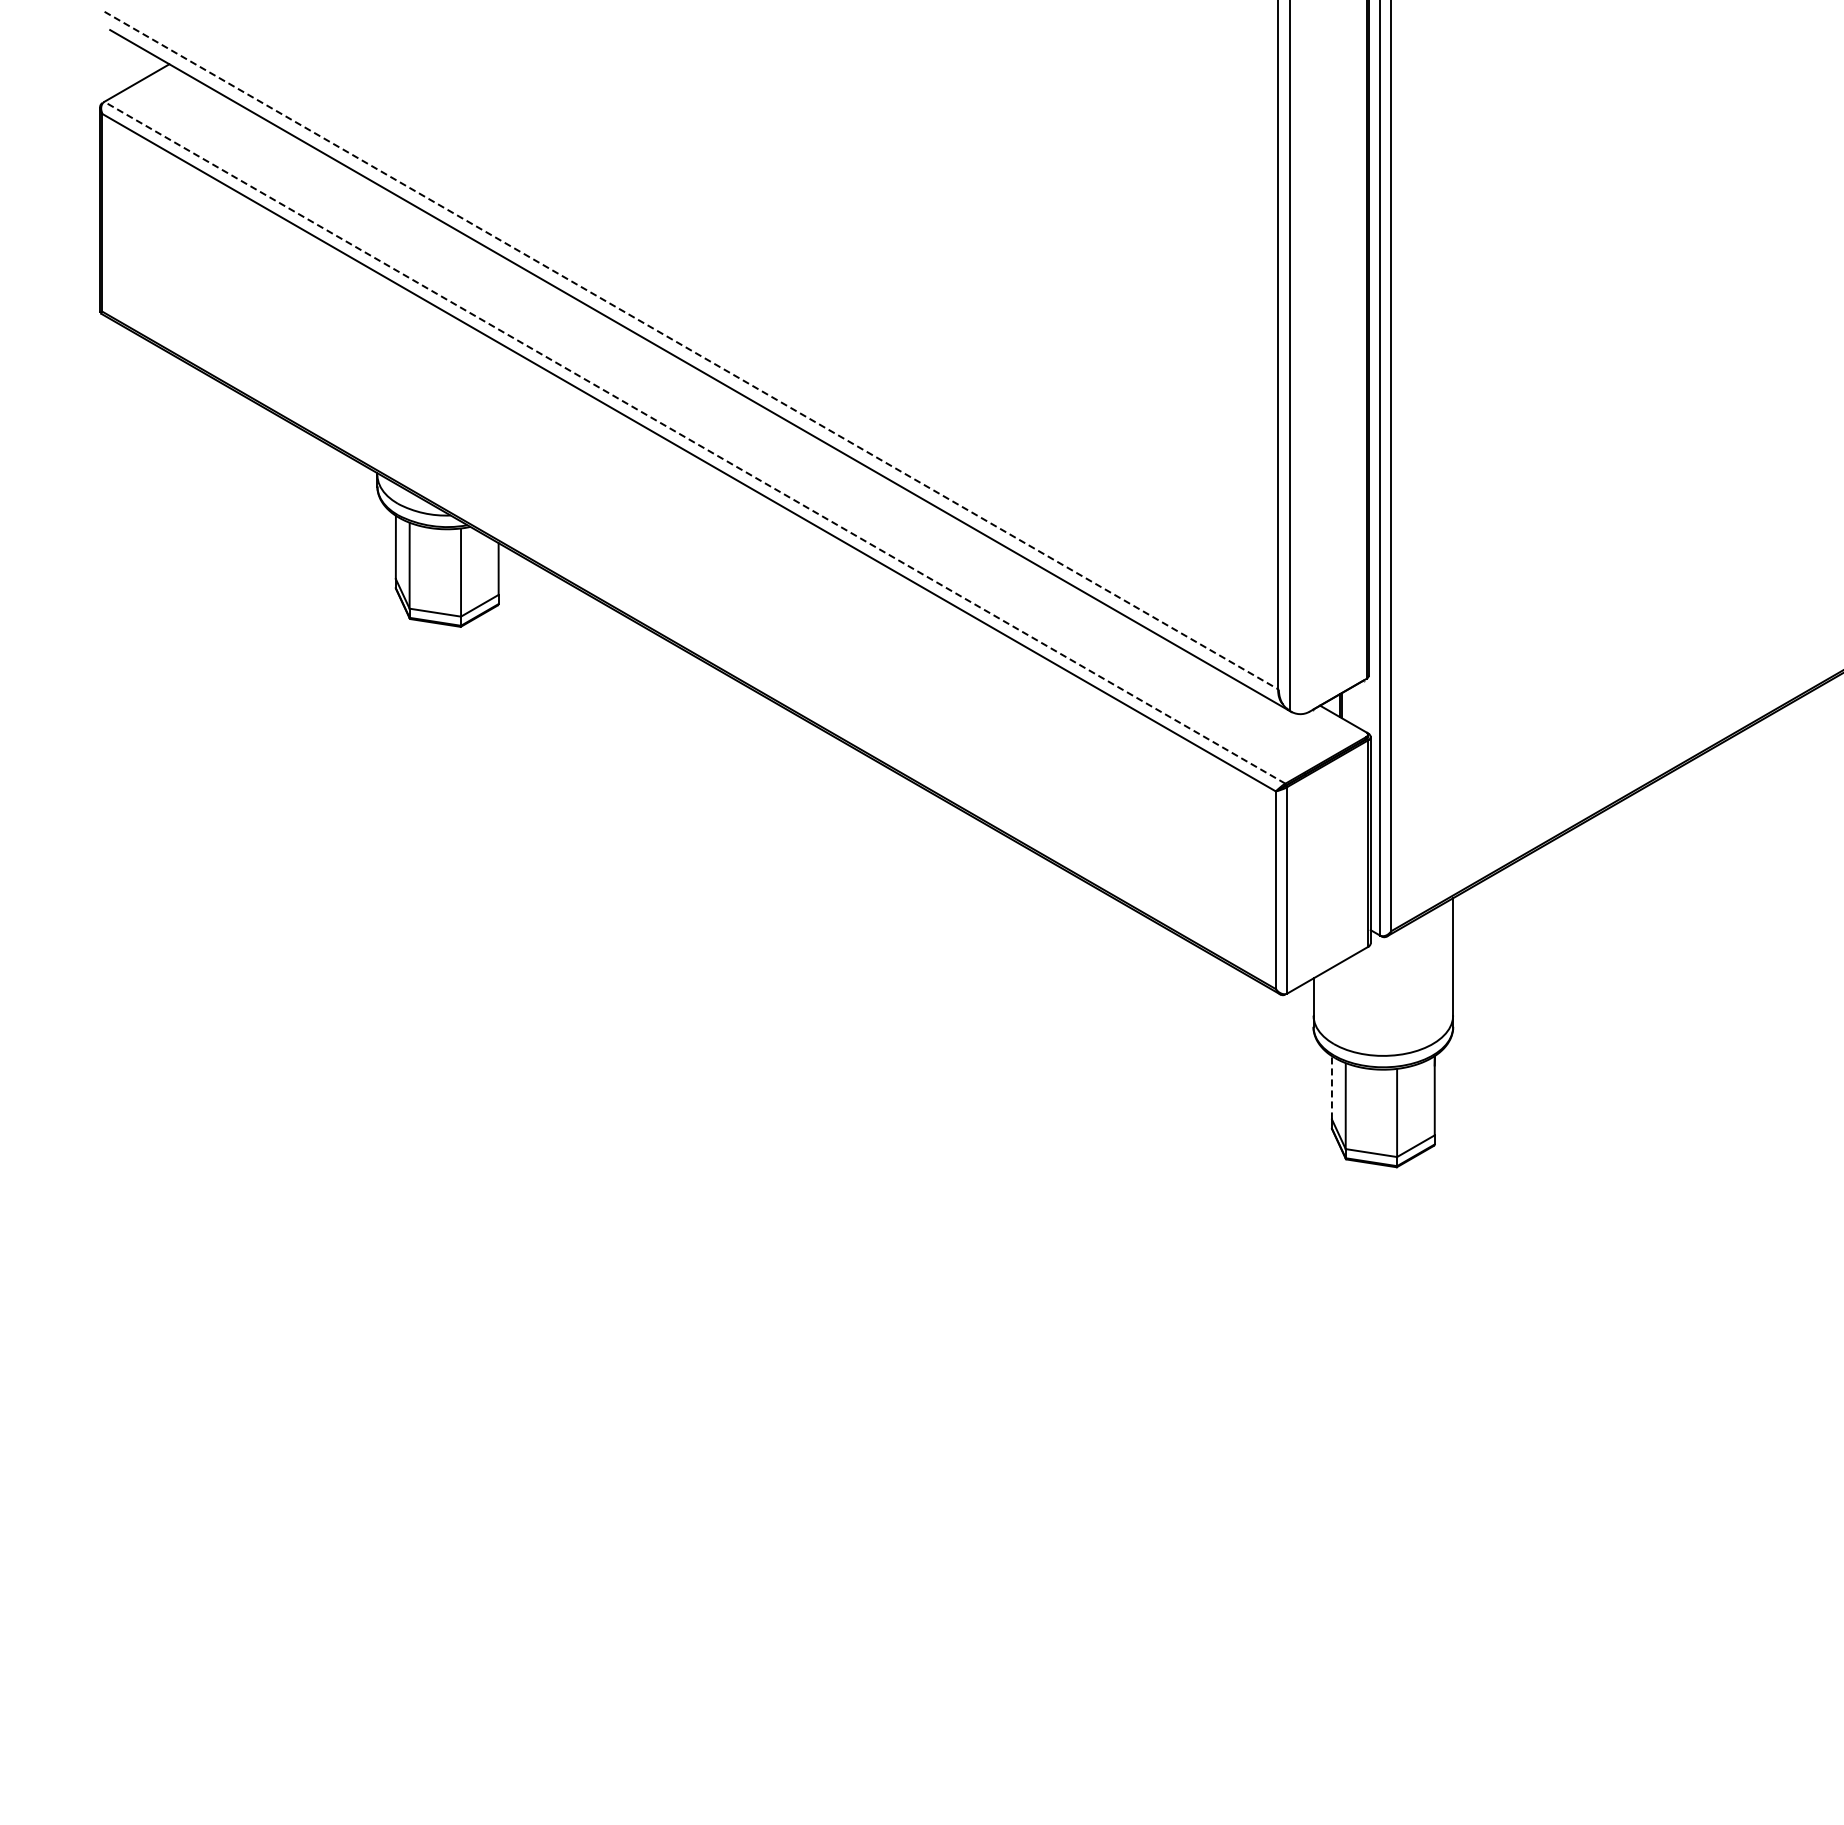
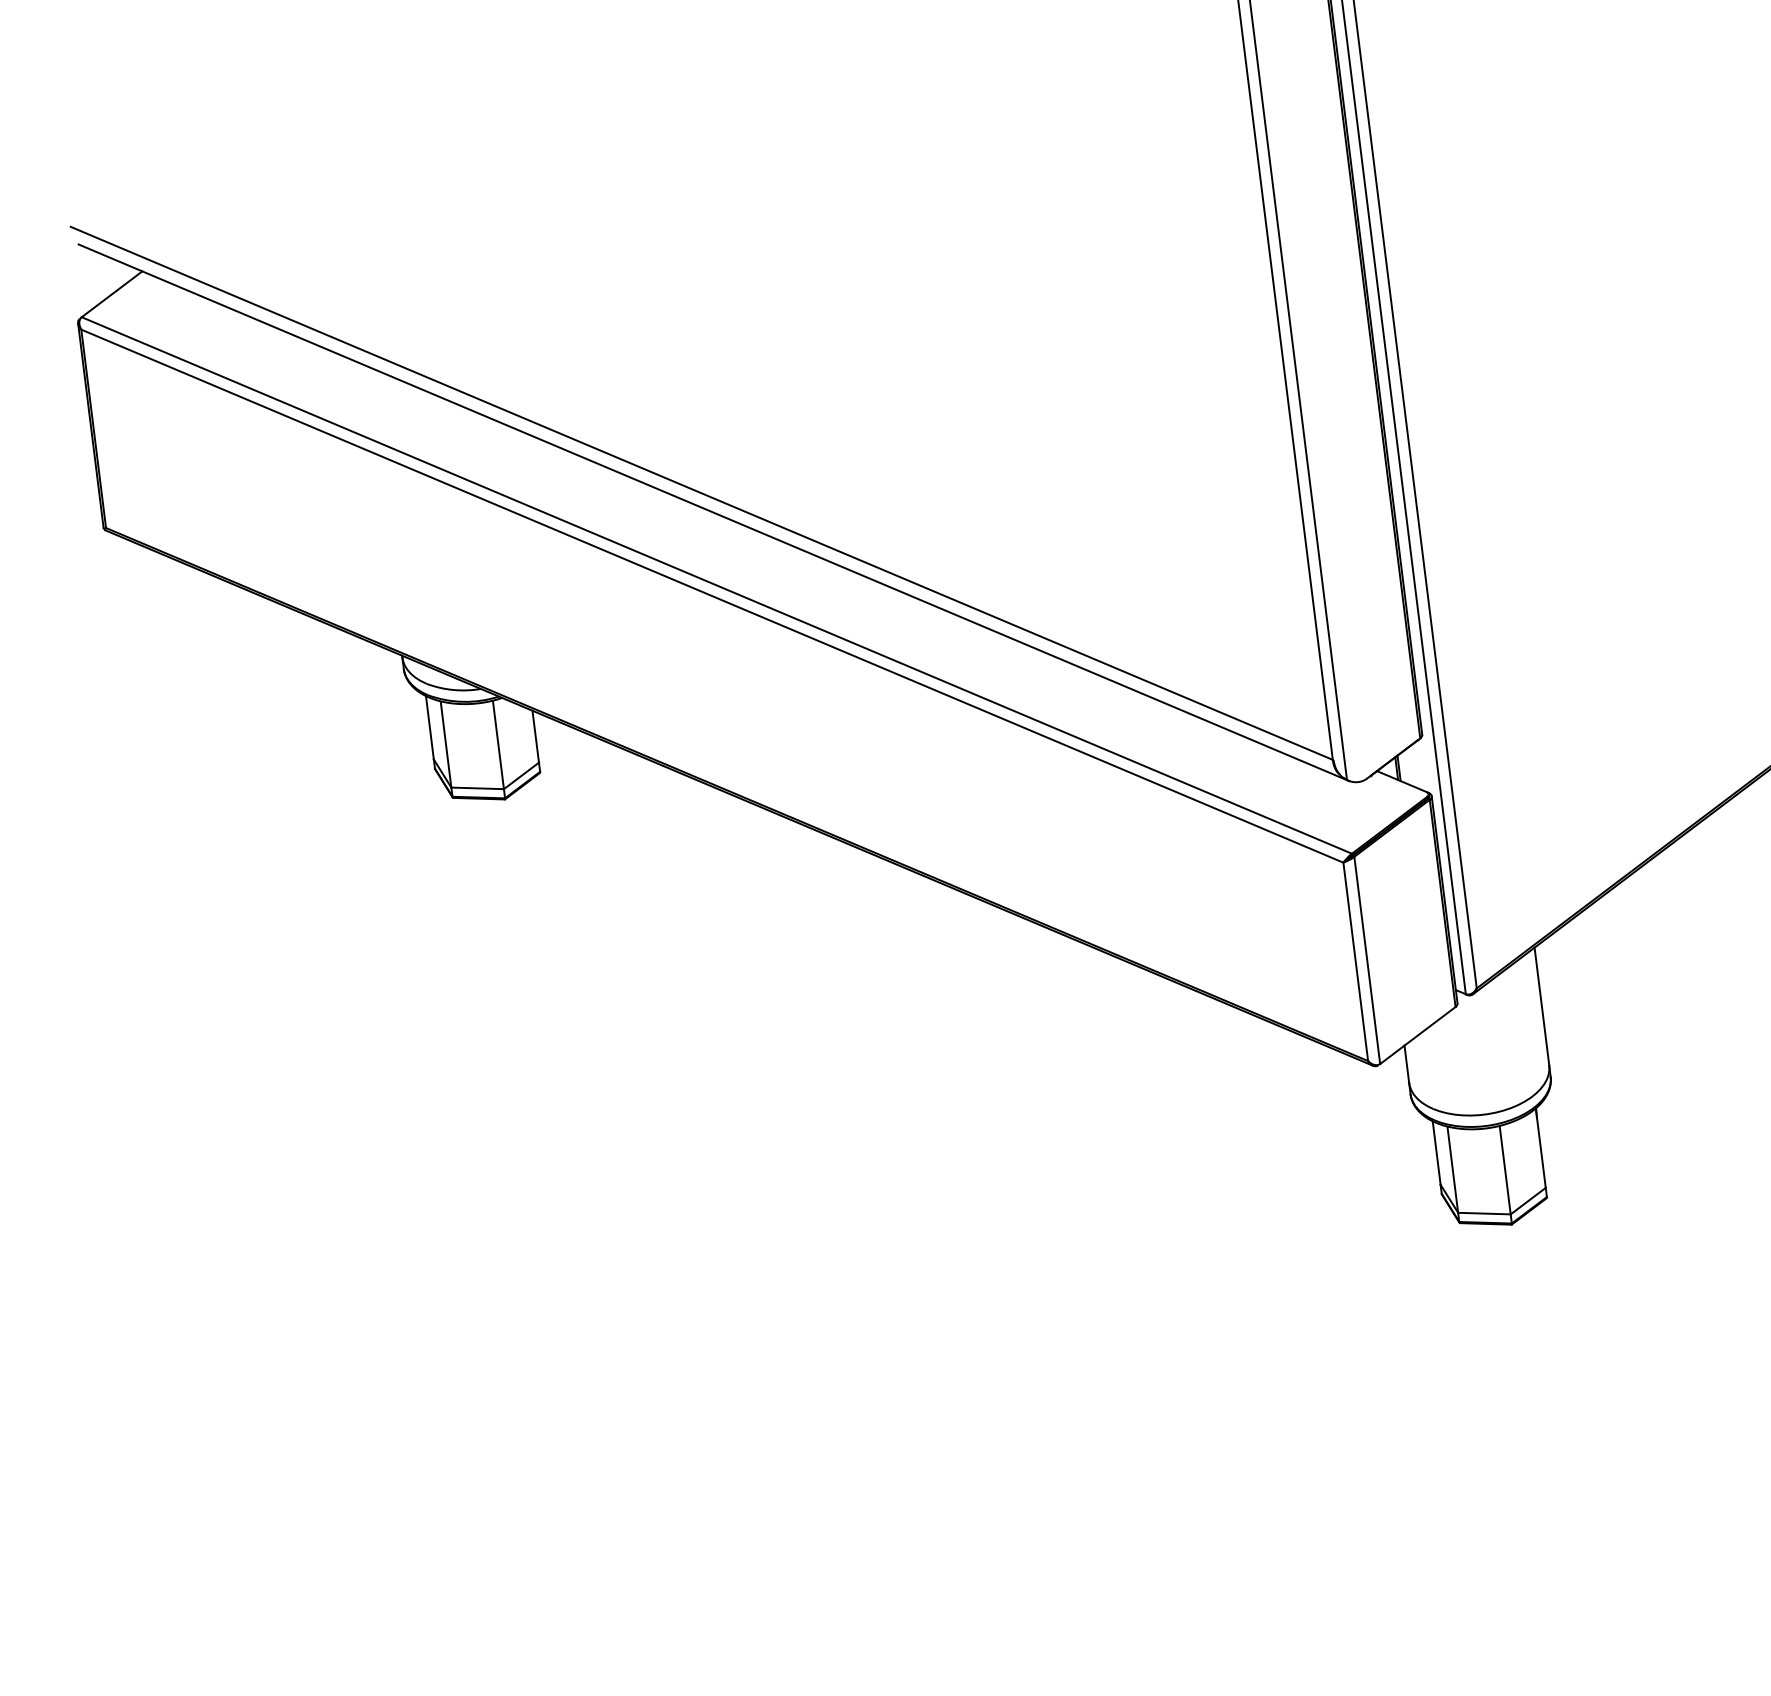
line: (691, 350) -> (701, 493), dashed -> solid
line: (694, 442) -> (716, 585), dashed -> solid
line: (1331, 1087) -> (1436, 1152), dashed -> solid

